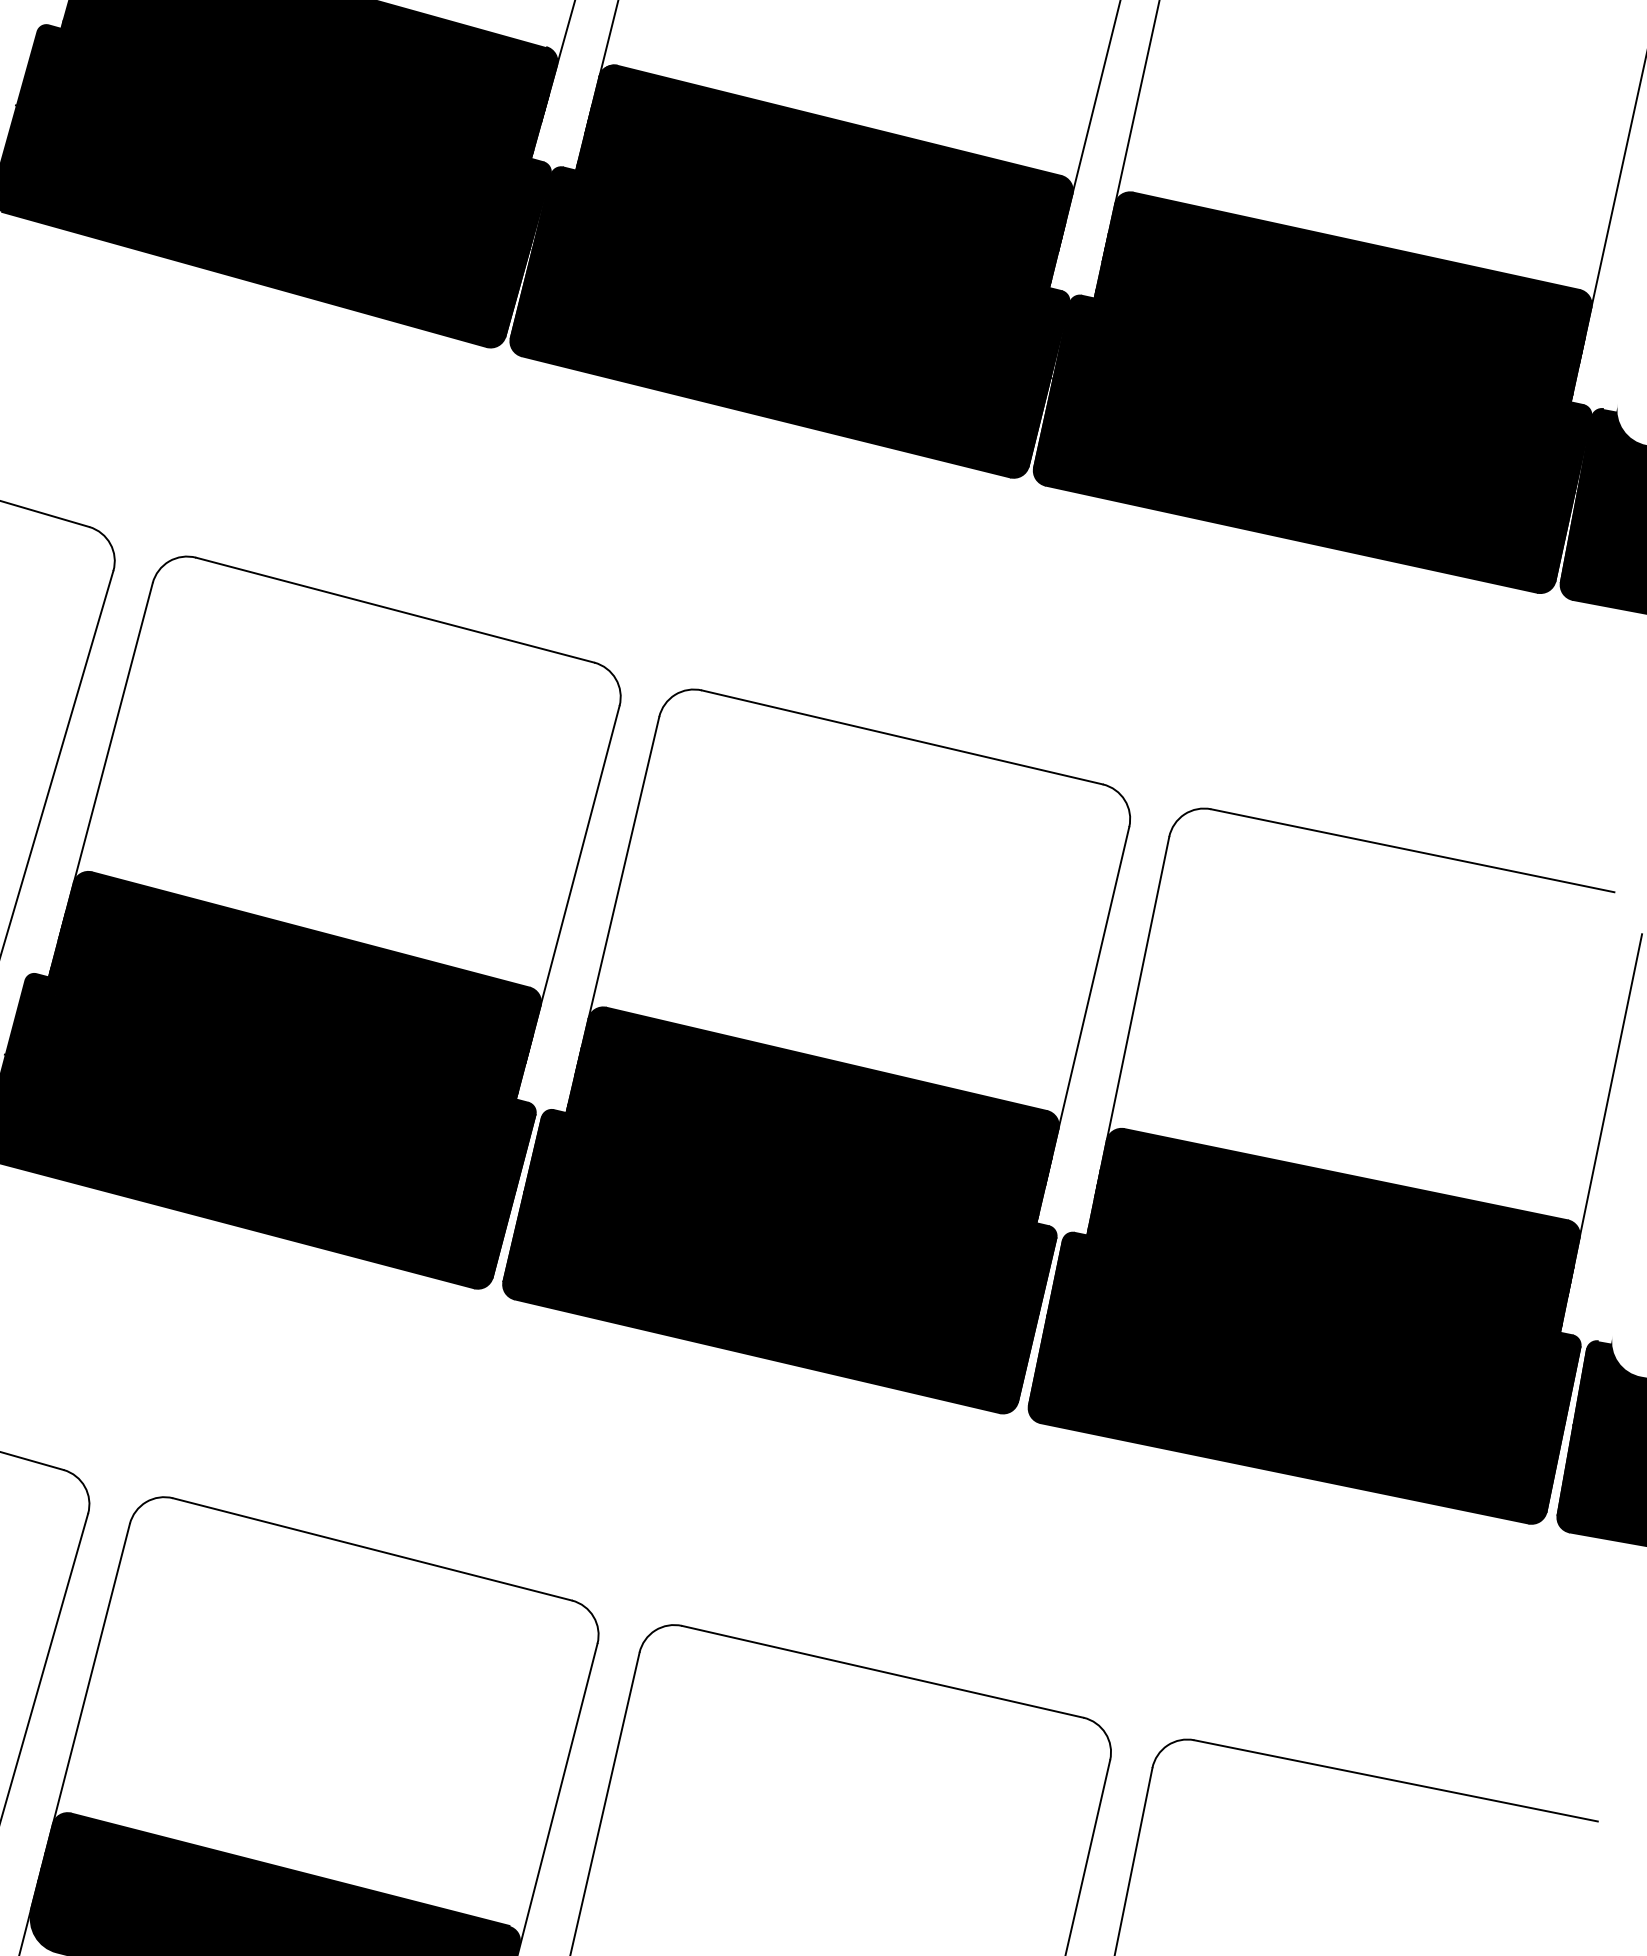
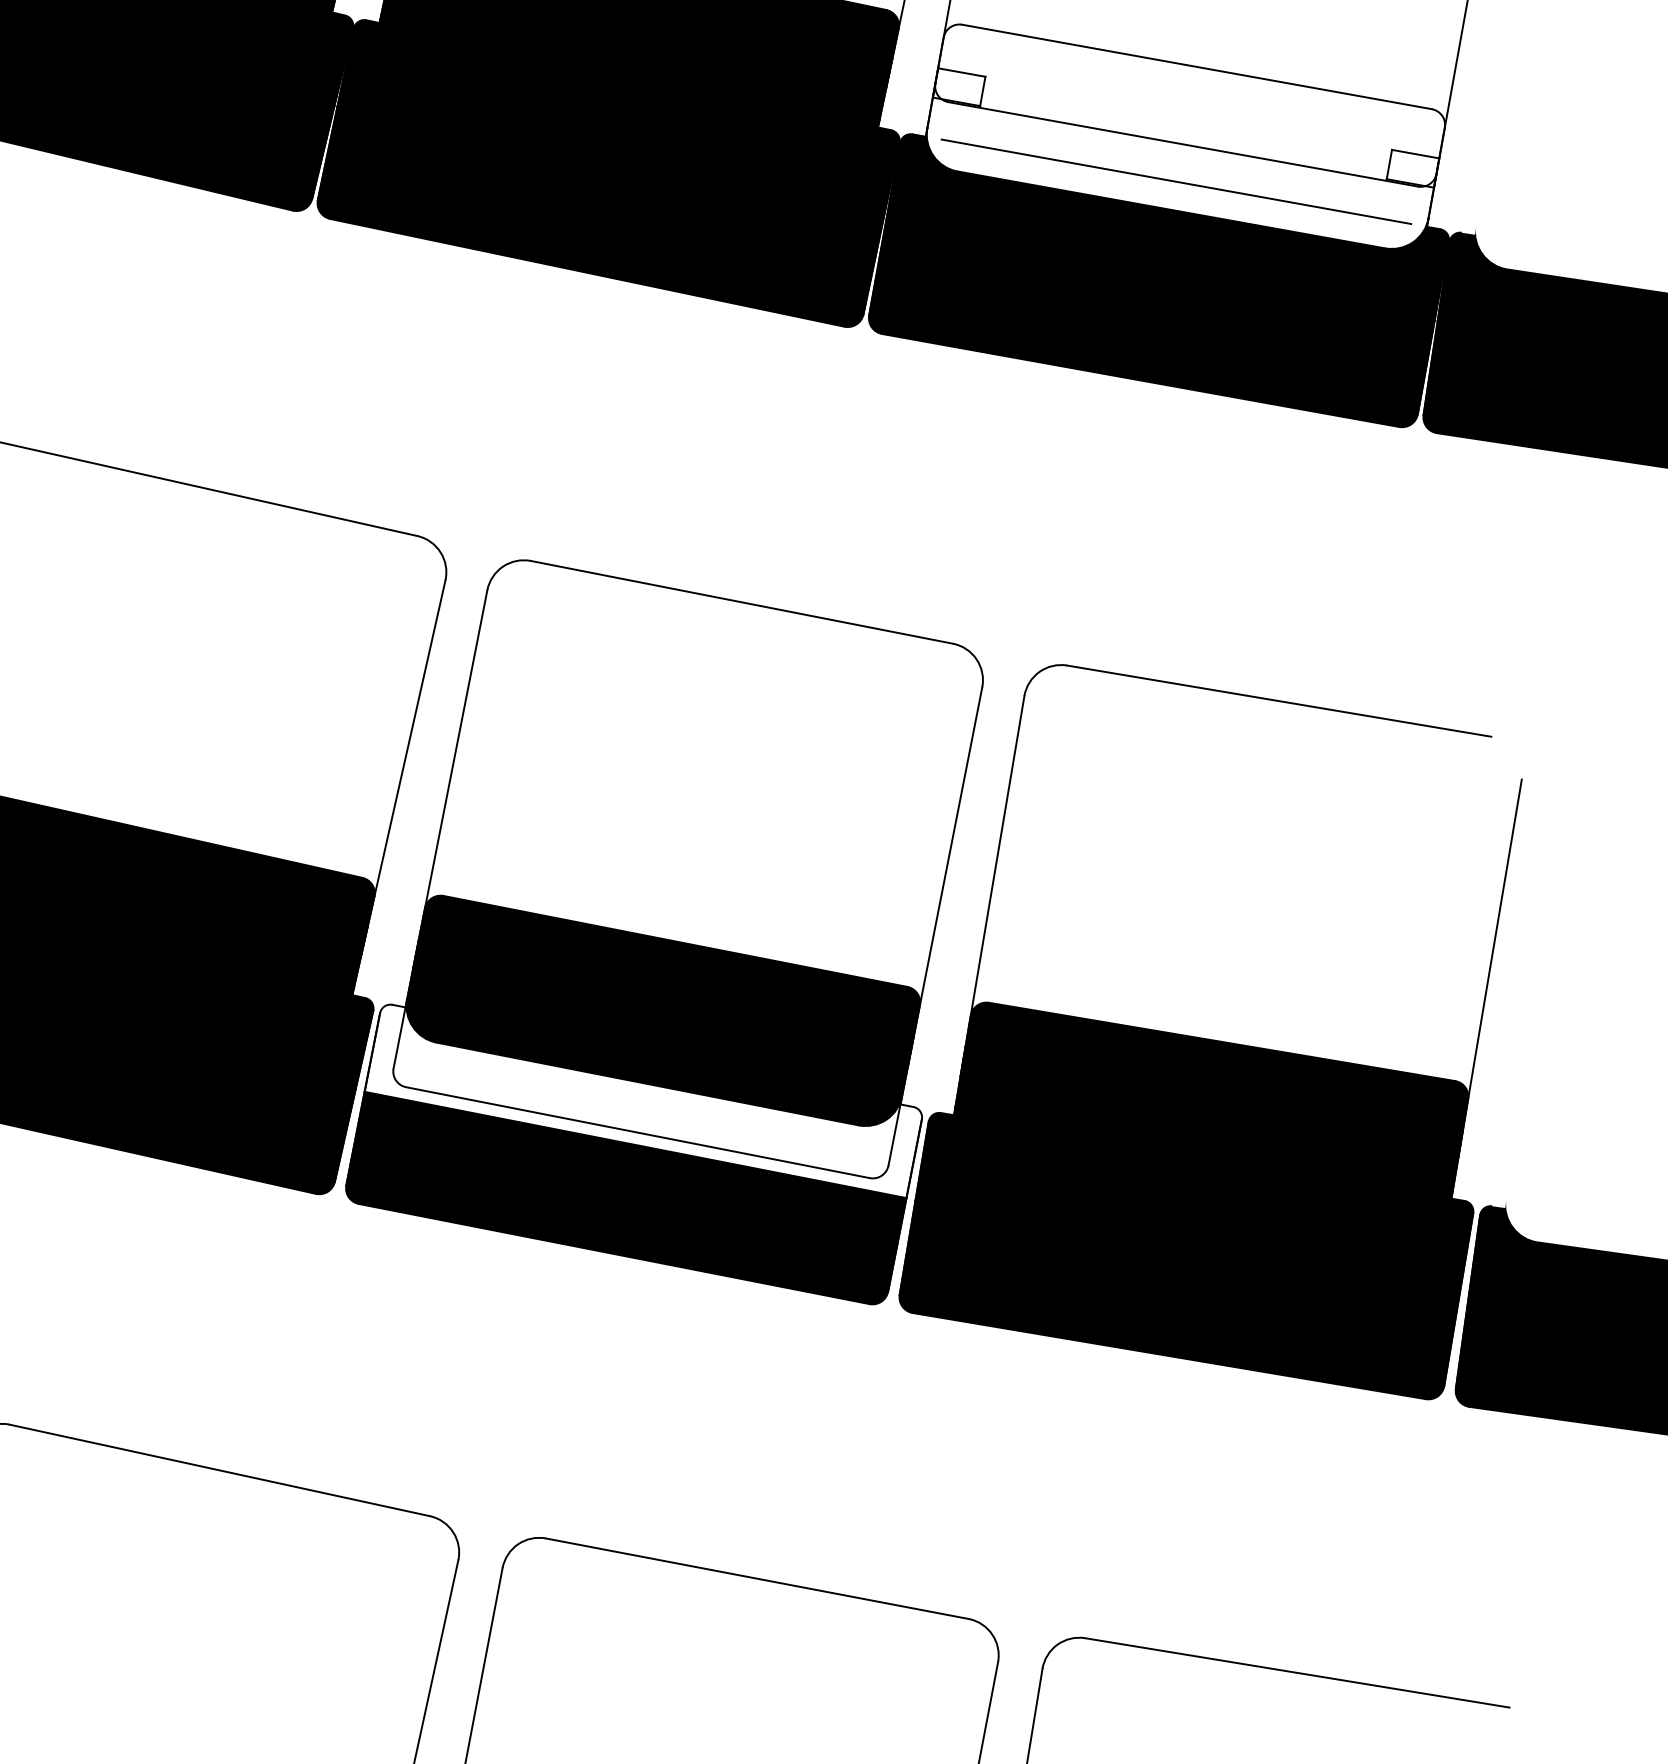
fill: (1343, 307) -> (1186, 136), removed
fill: (790, 1209) -> (643, 1099), removed

